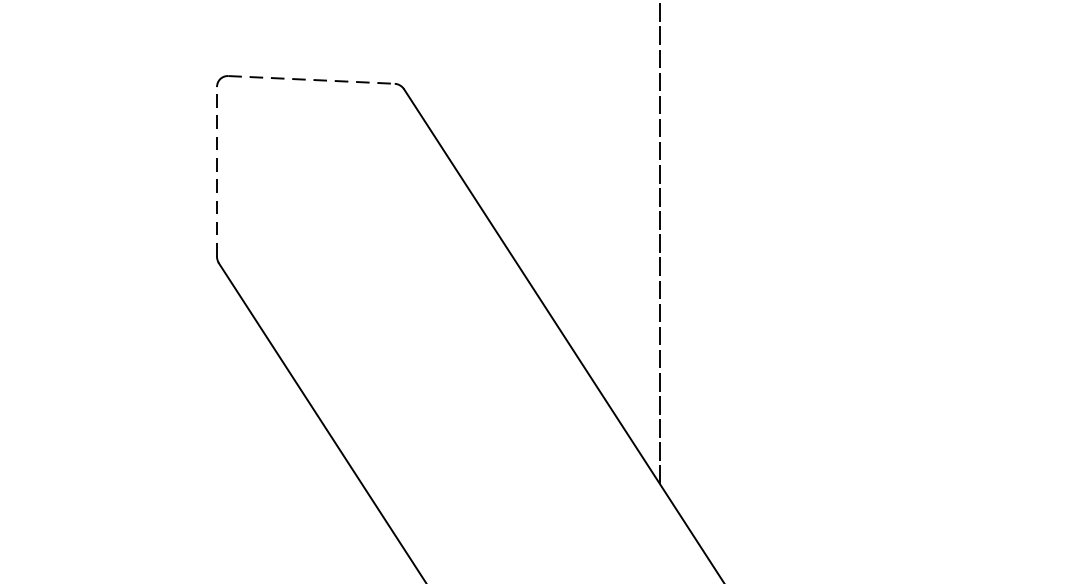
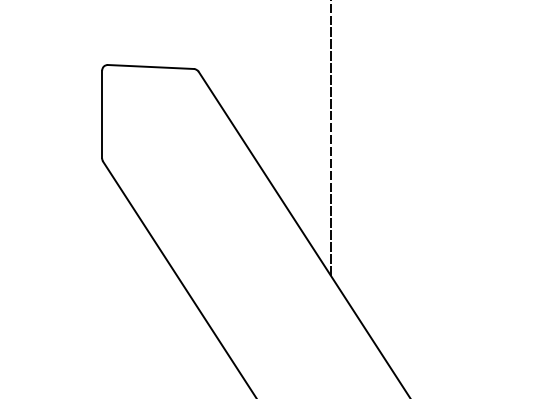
line: (310, 80) -> (150, 67), dashed -> solid
line: (217, 171) -> (102, 114), dashed -> solid

